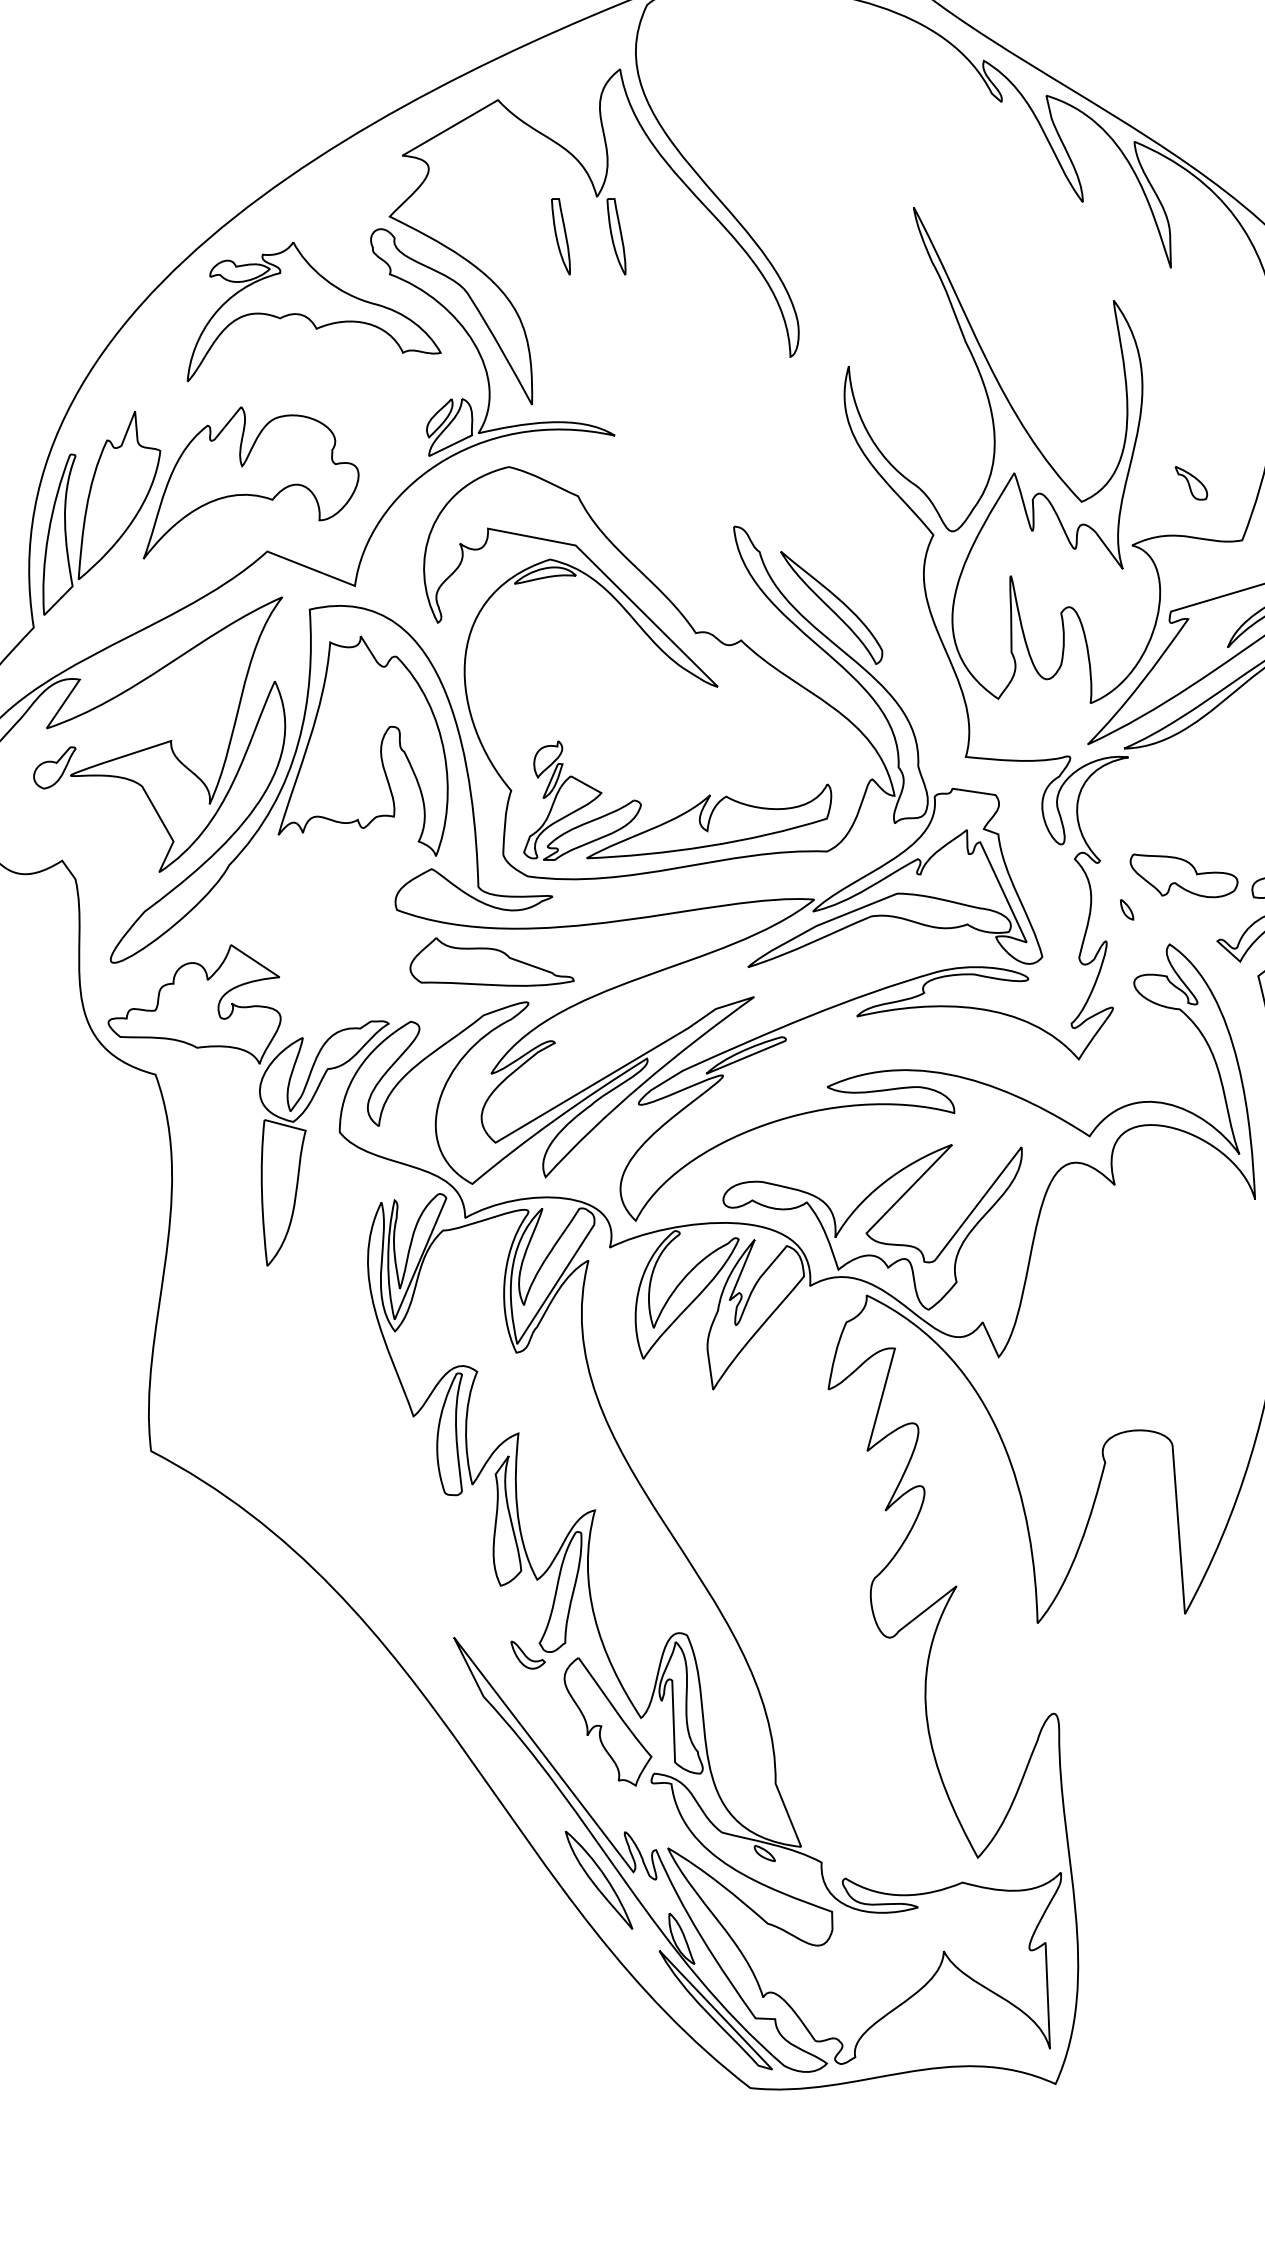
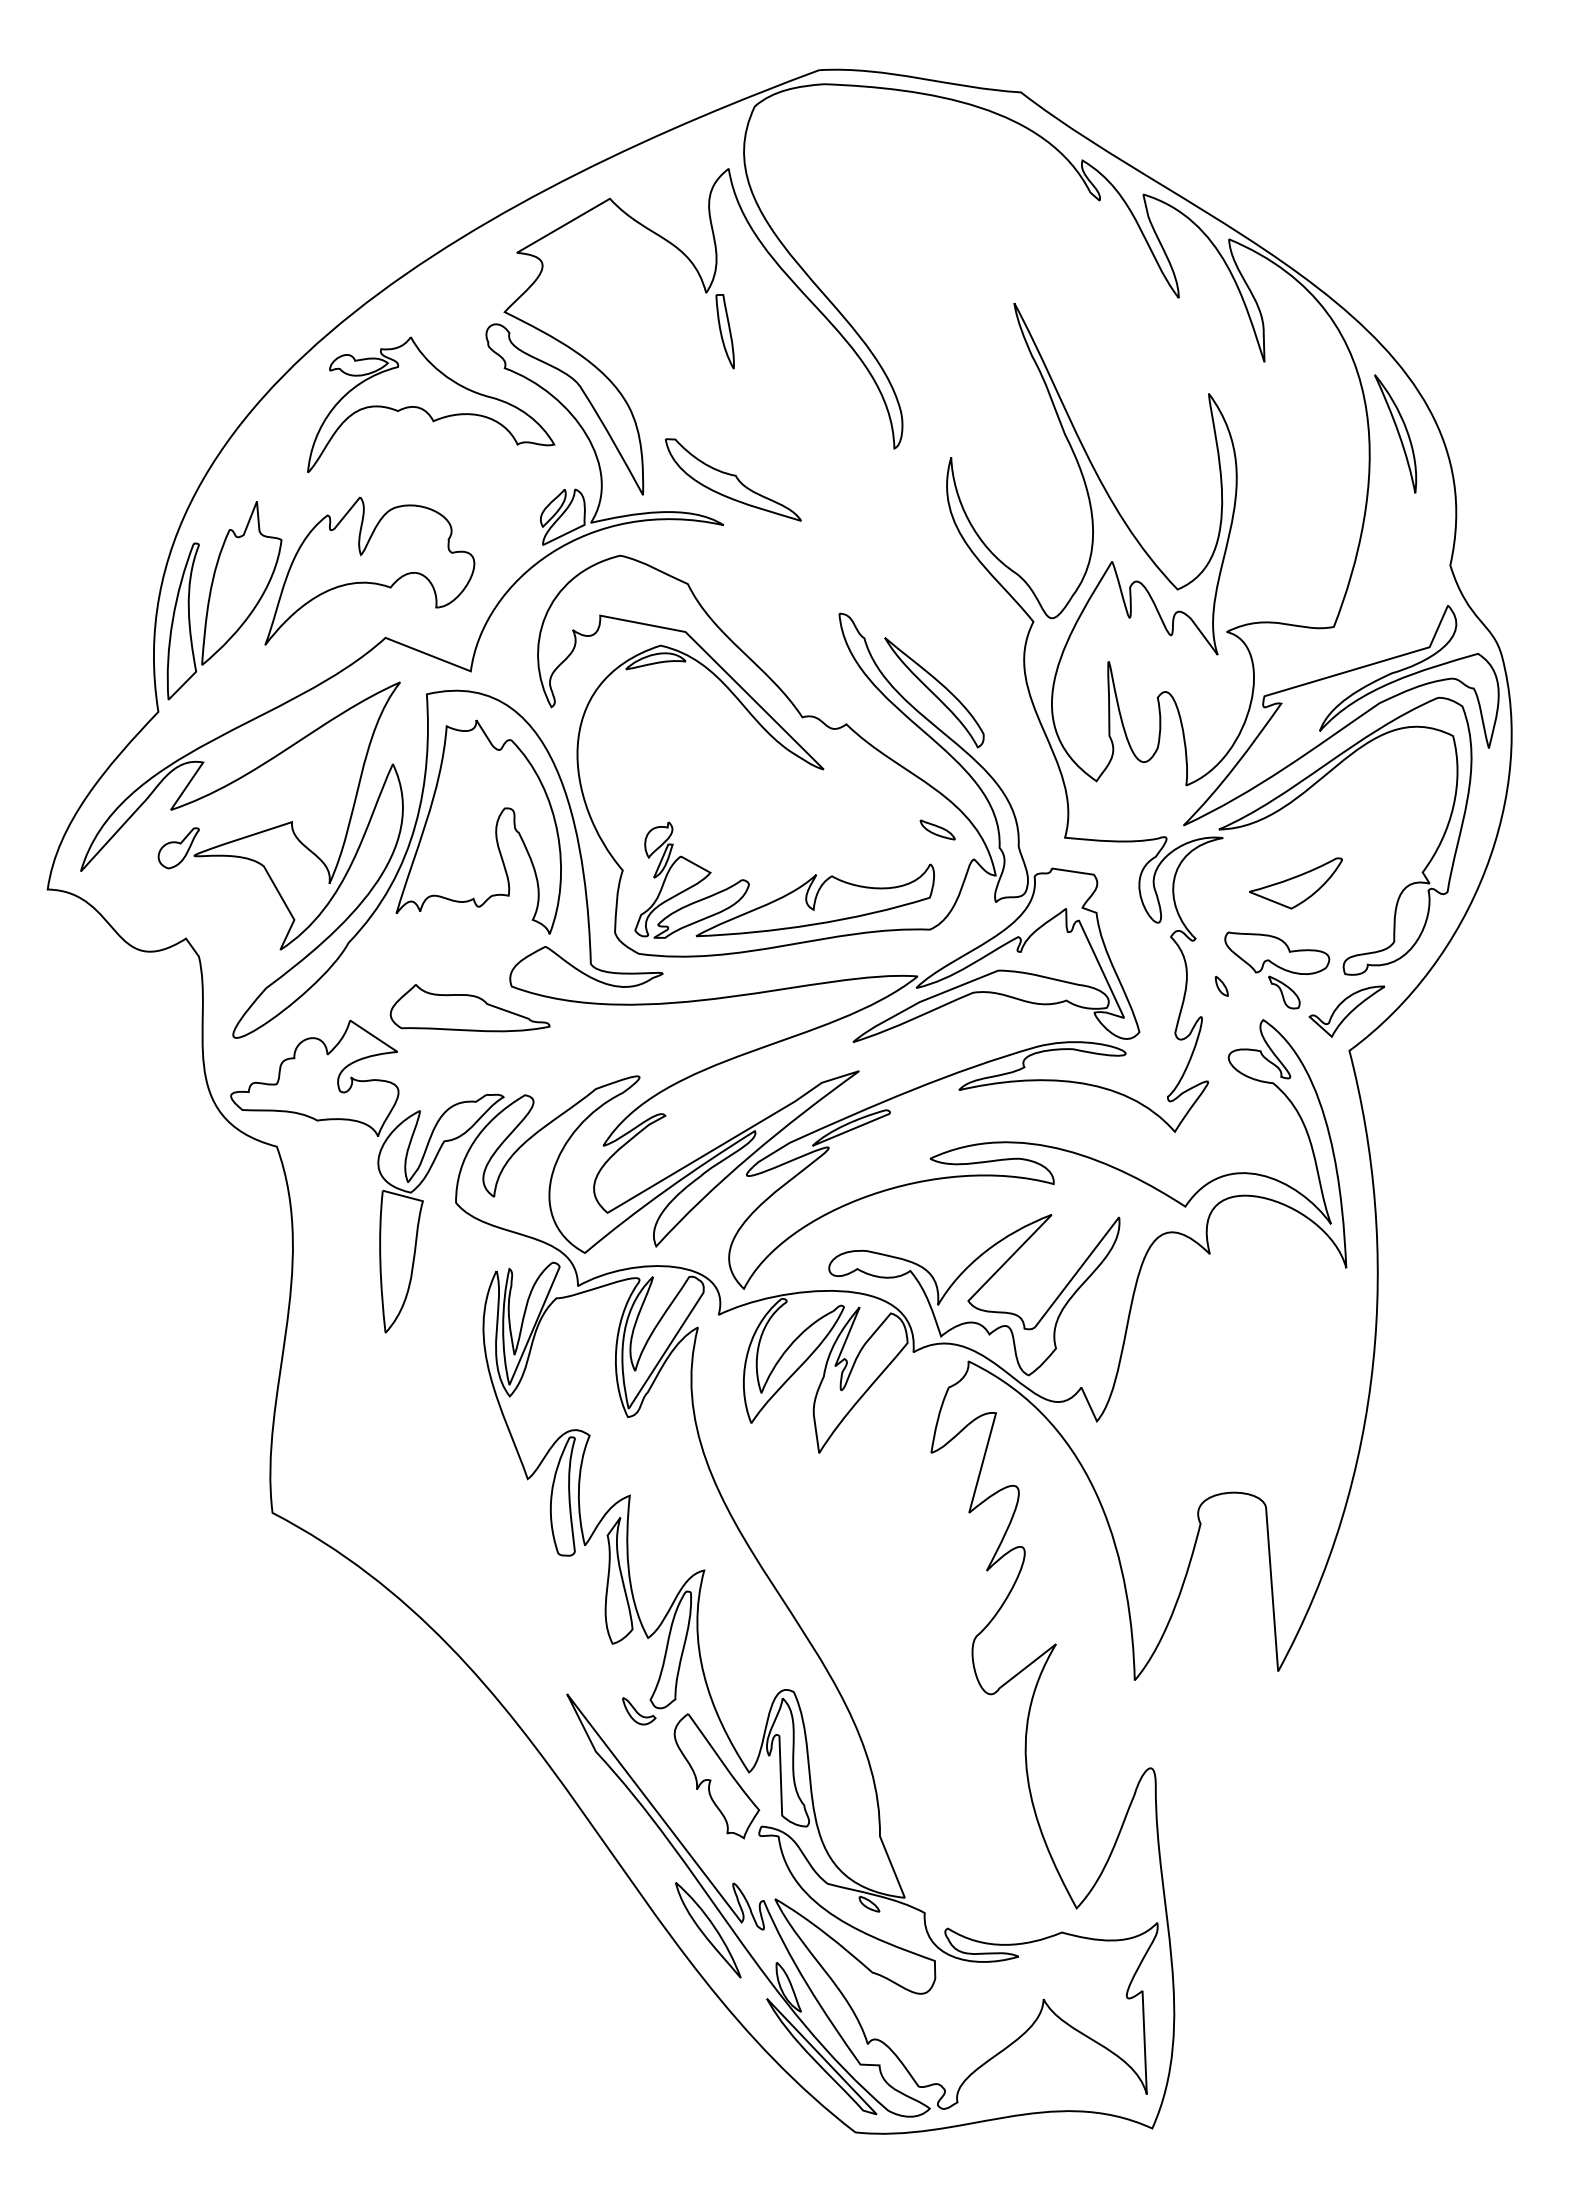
part: (560, 236) -> (670, 331), removed
part: (624, 388) -> (732, 479), added
part: (1191, 483) -> (1284, 992), moved
part: (834, 748) -> (937, 829), added
part: (1202, 804) -> (1295, 883), added
part: (491, 962) -> (469, 1008), moved

